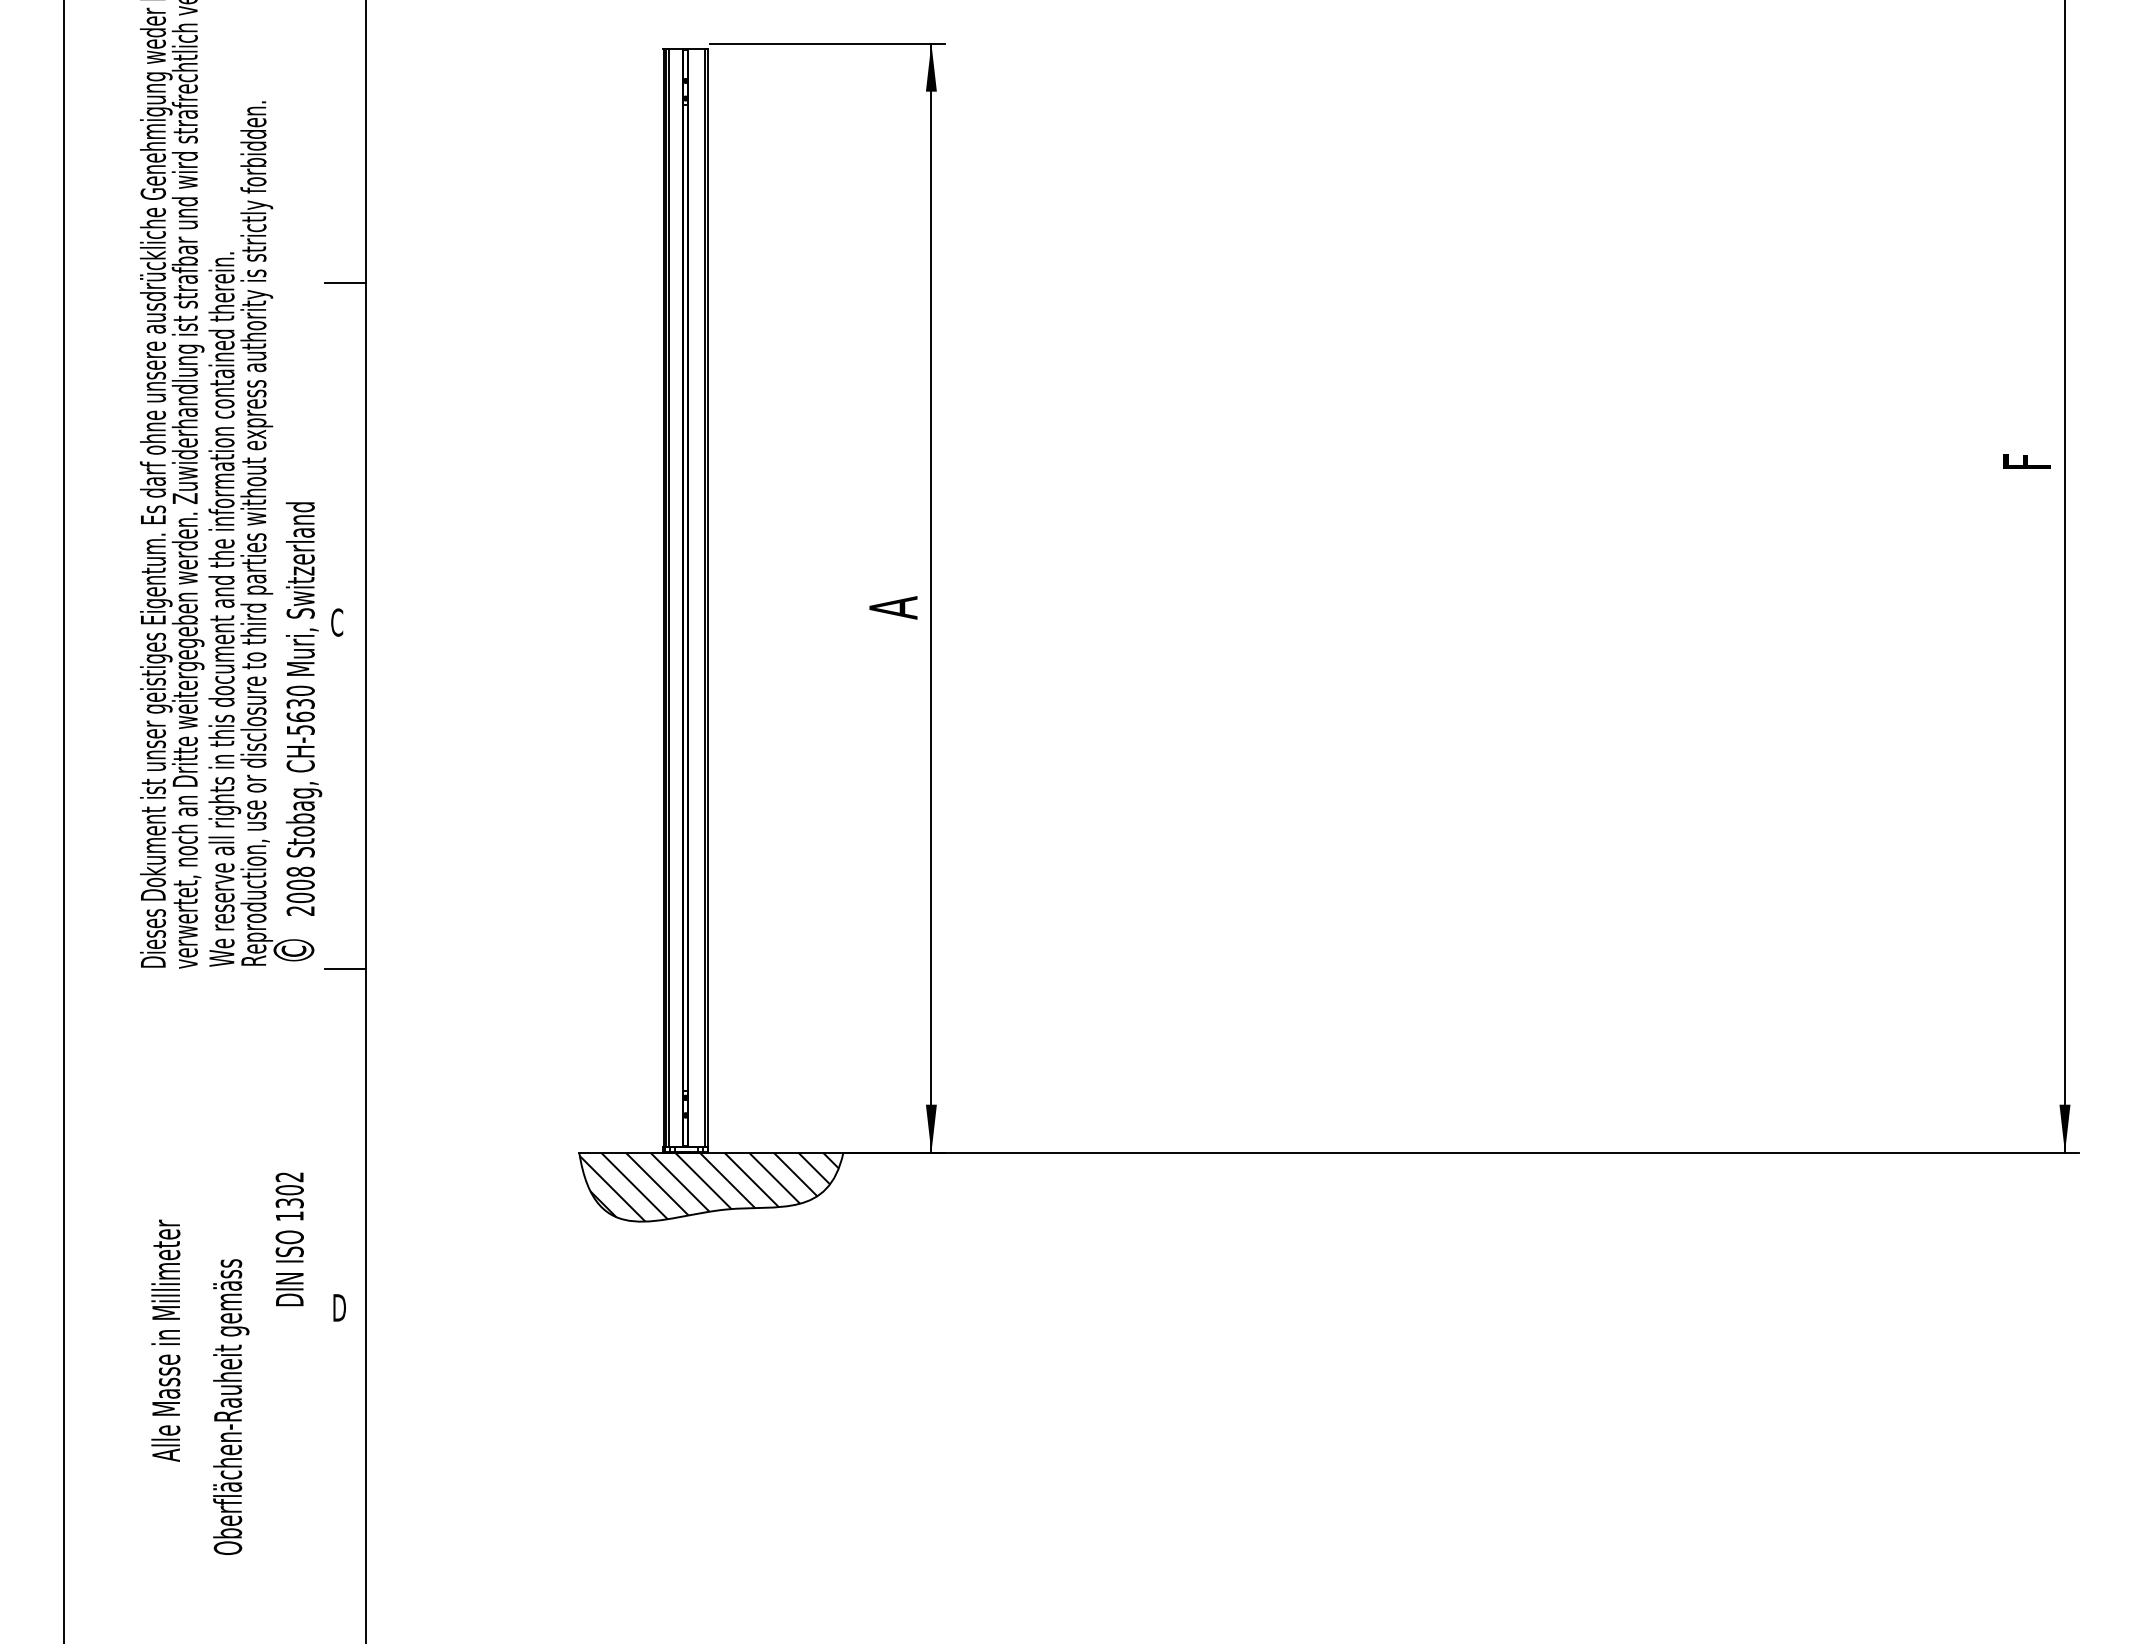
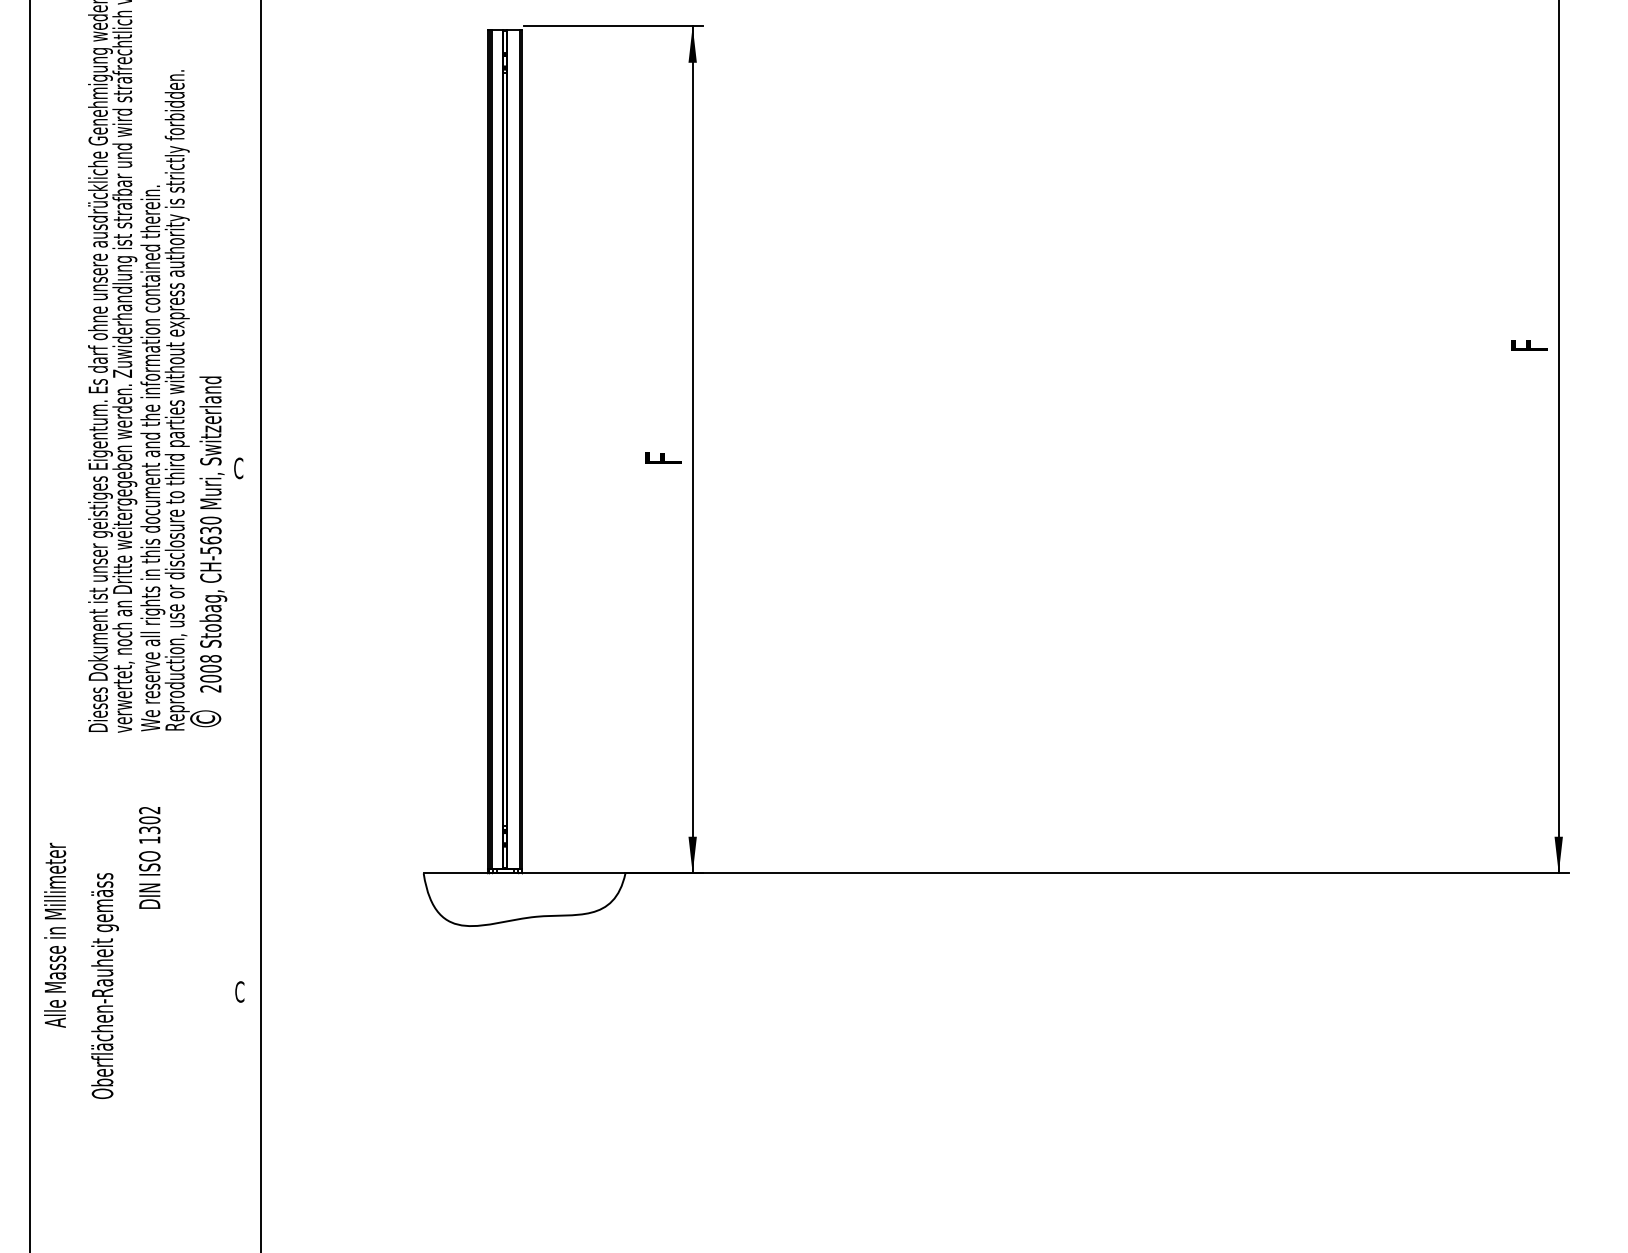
line: (345, 282) -> (245, 208), removed
text: (893, 607) -> (663, 456), A -> F
line: (345, 968) -> (245, 732), removed
hatch: (708, 1186) -> (522, 899), removed
text: (338, 1307) -> (239, 991), D -> C
text: (227, 1363) -> (102, 952), moved

